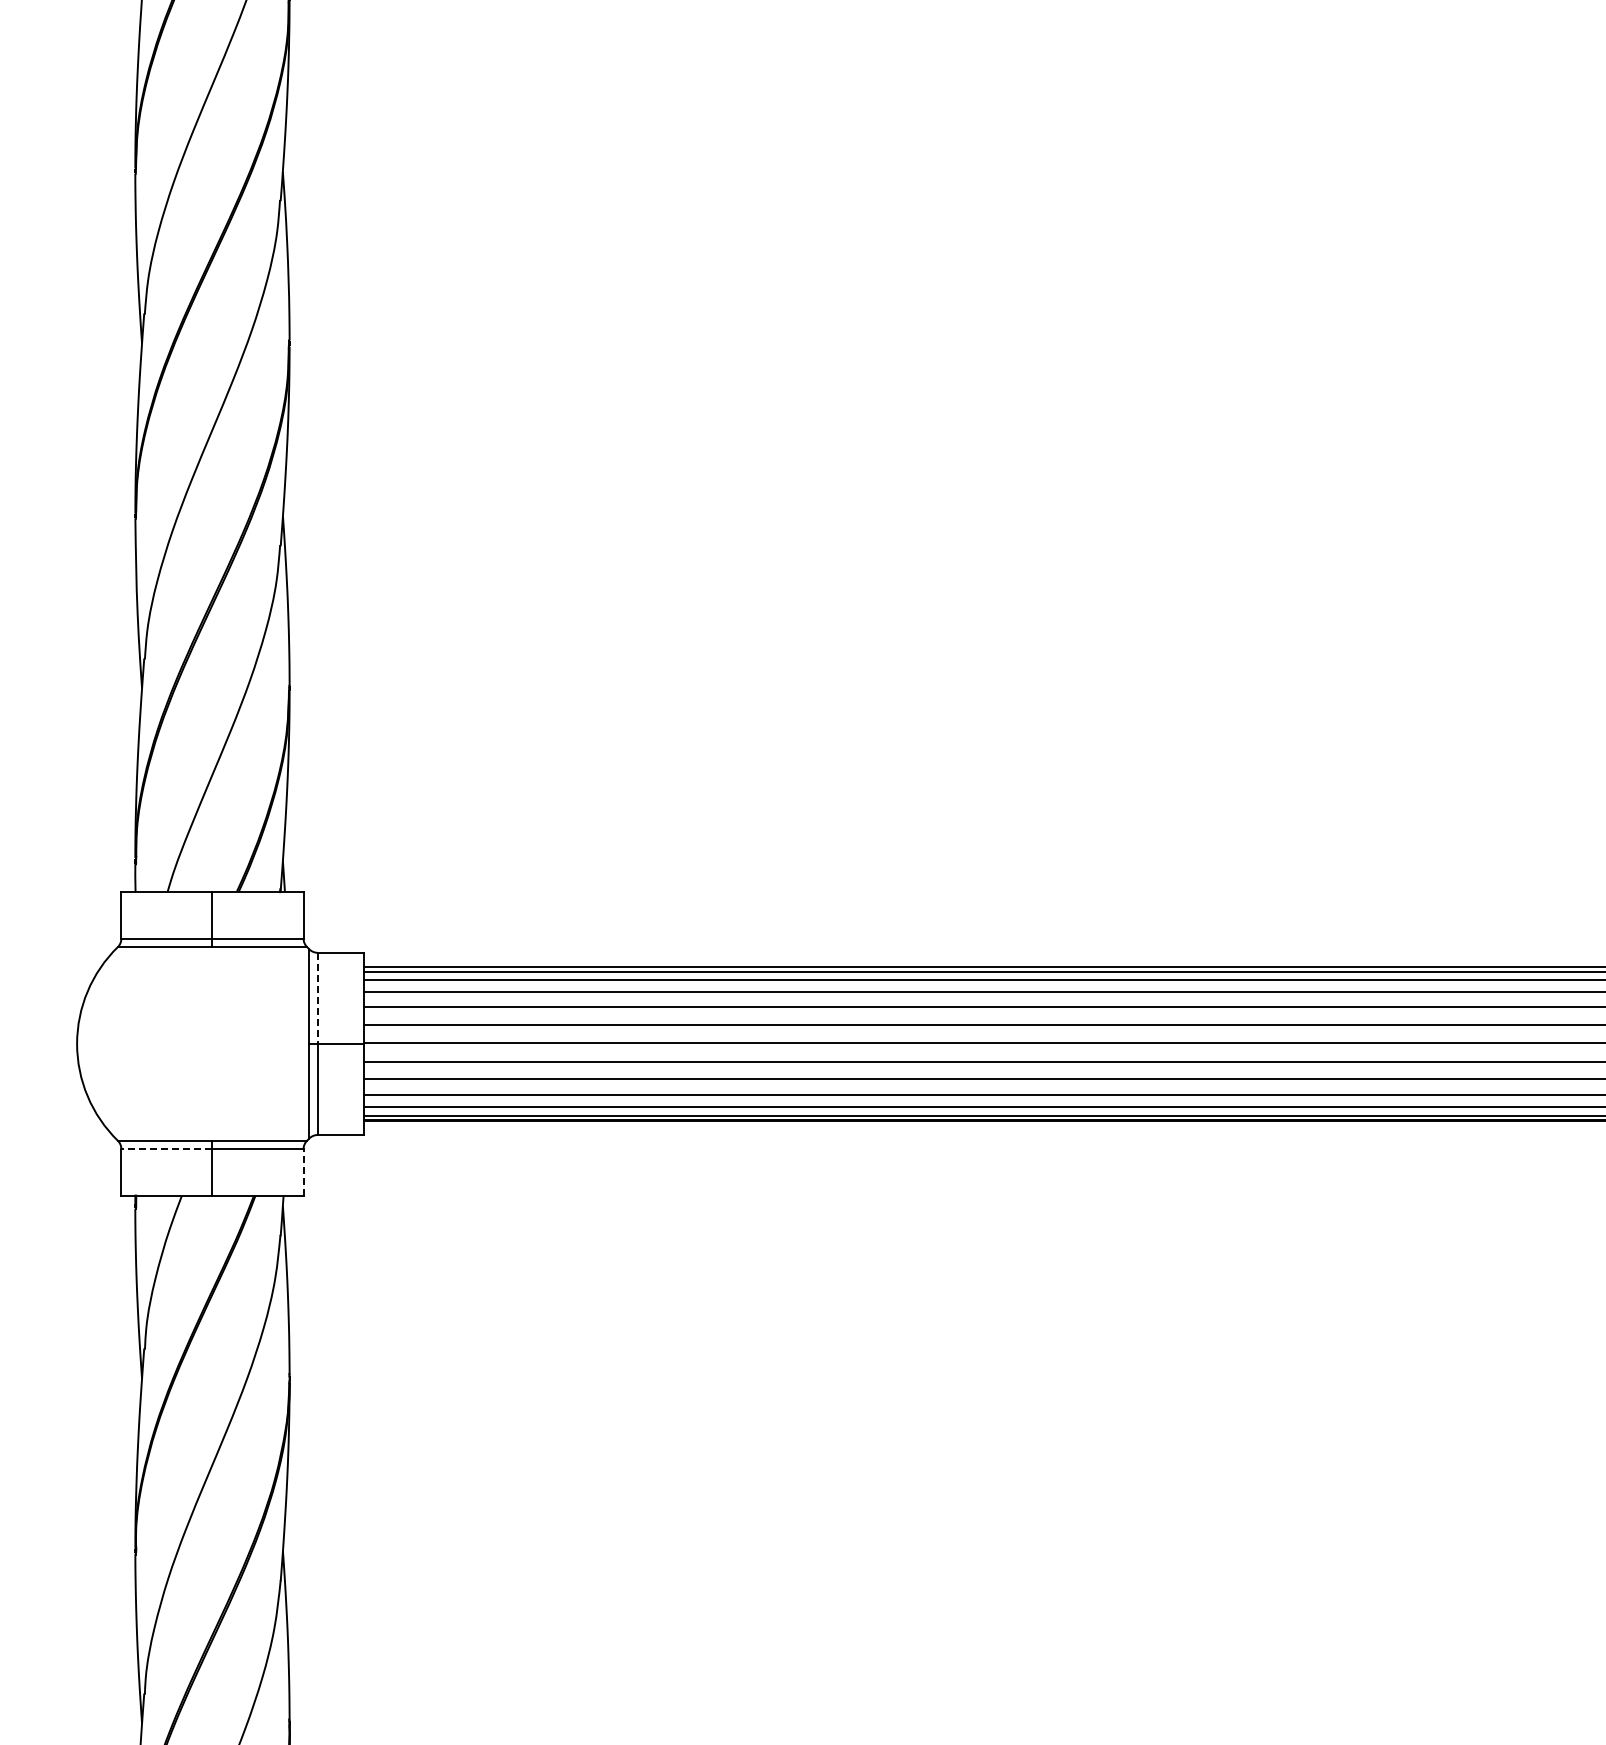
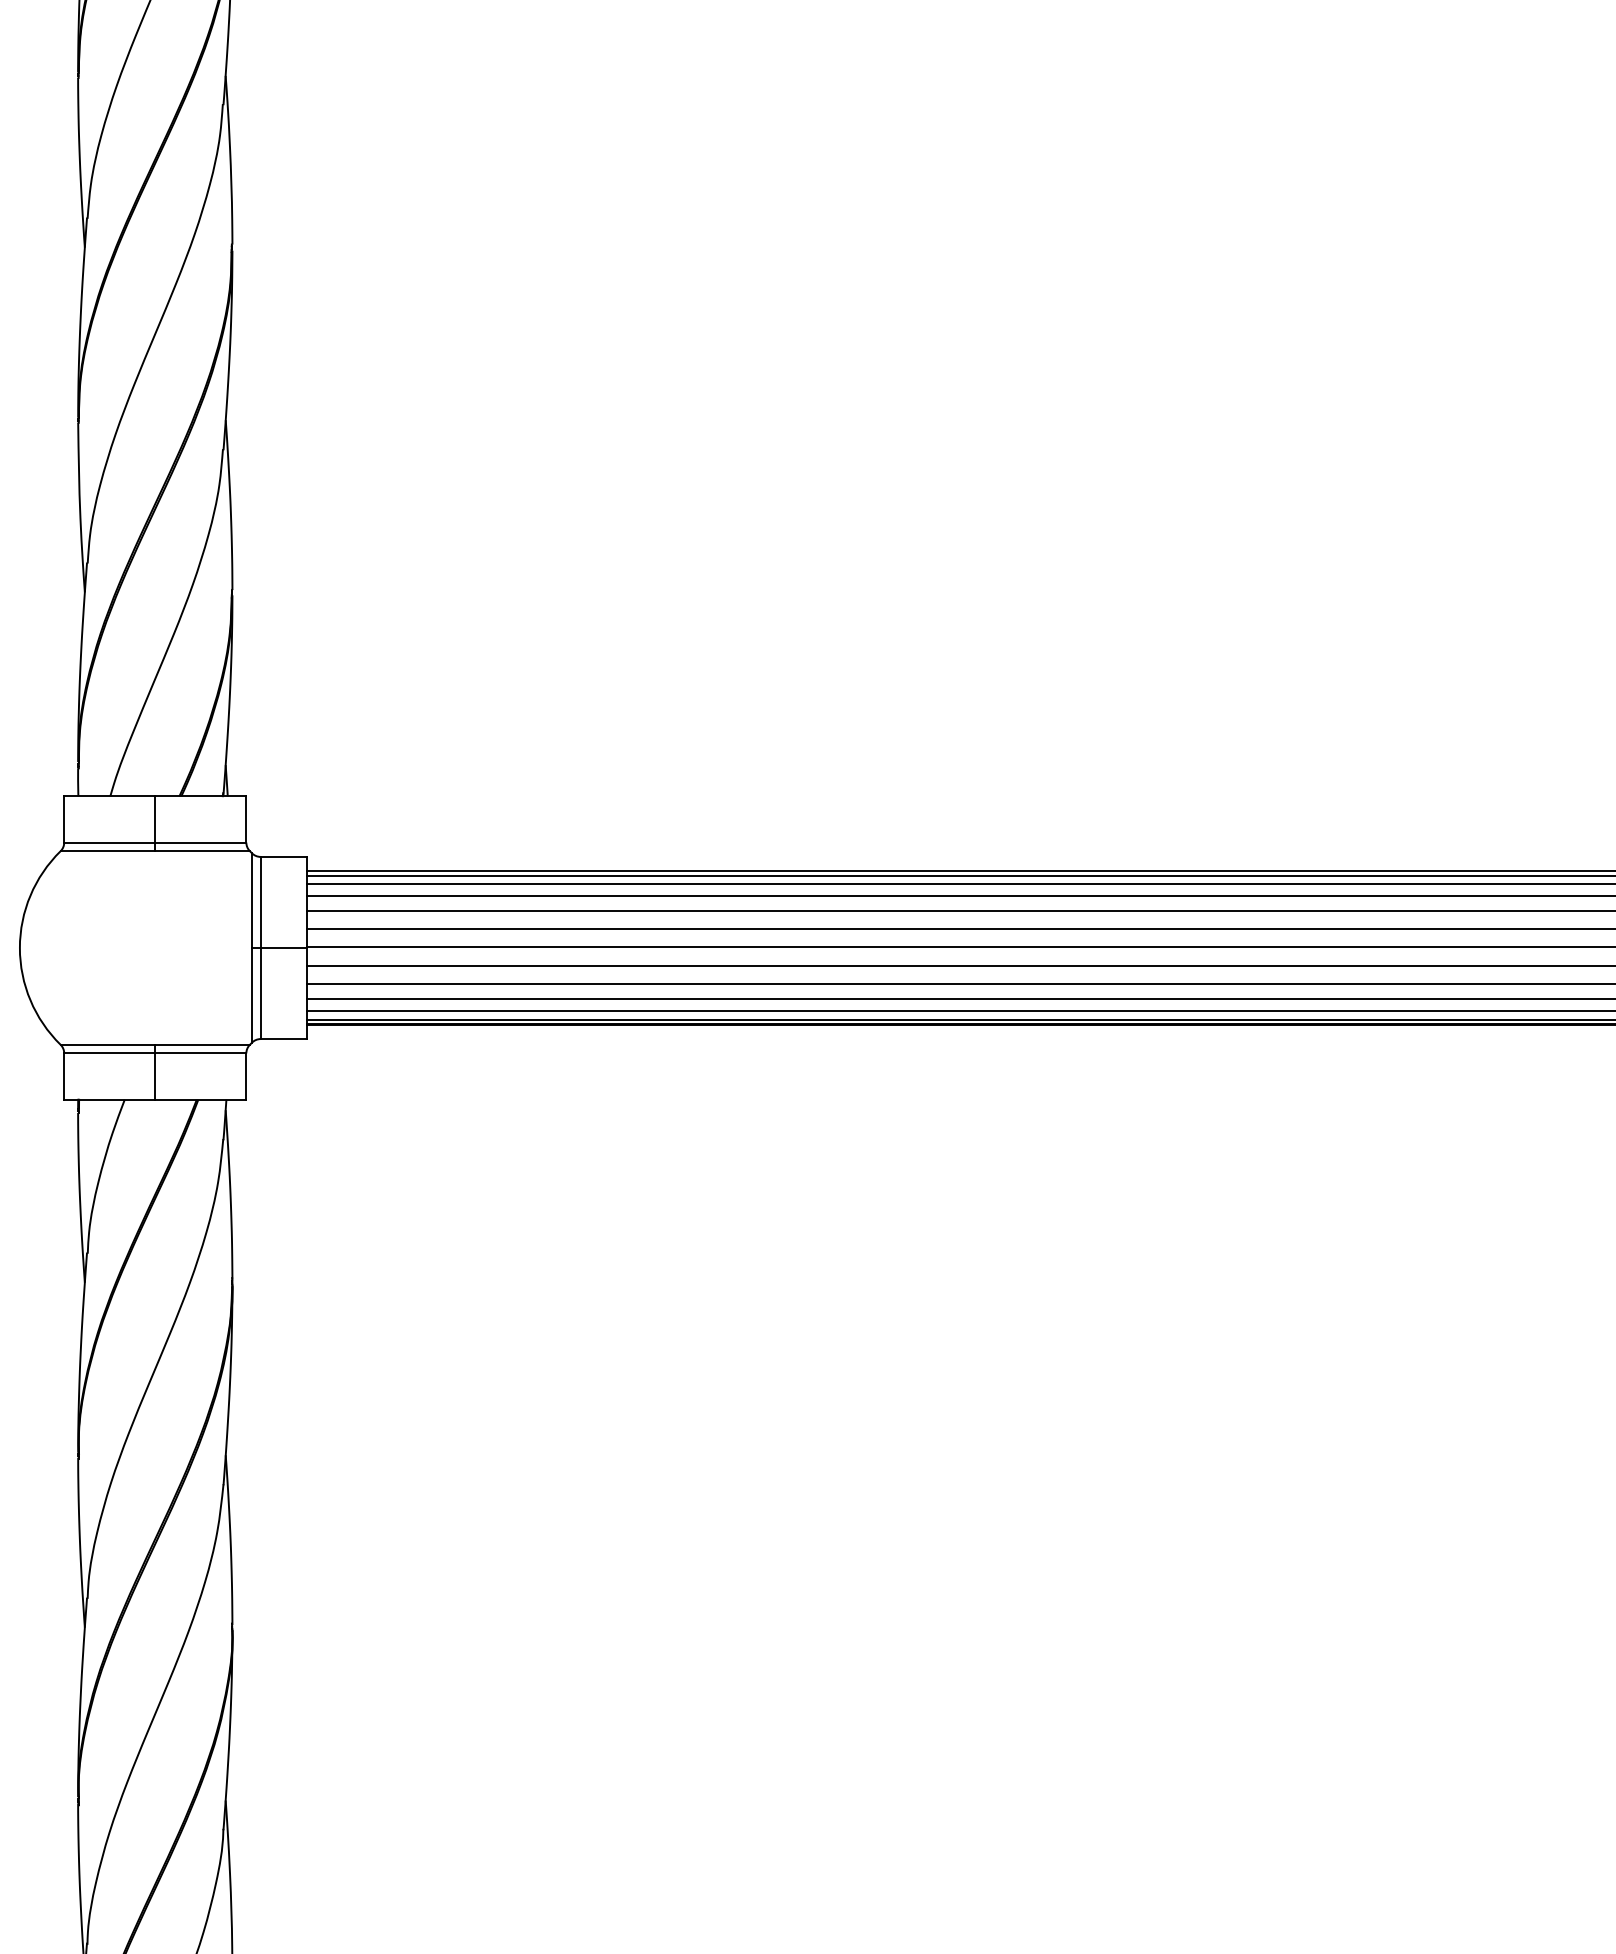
line: (317, 998) -> (260, 902), dashed -> solid
line: (166, 1149) -> (109, 1053), dashed -> solid
line: (303, 1172) -> (246, 1076), dashed -> solid

